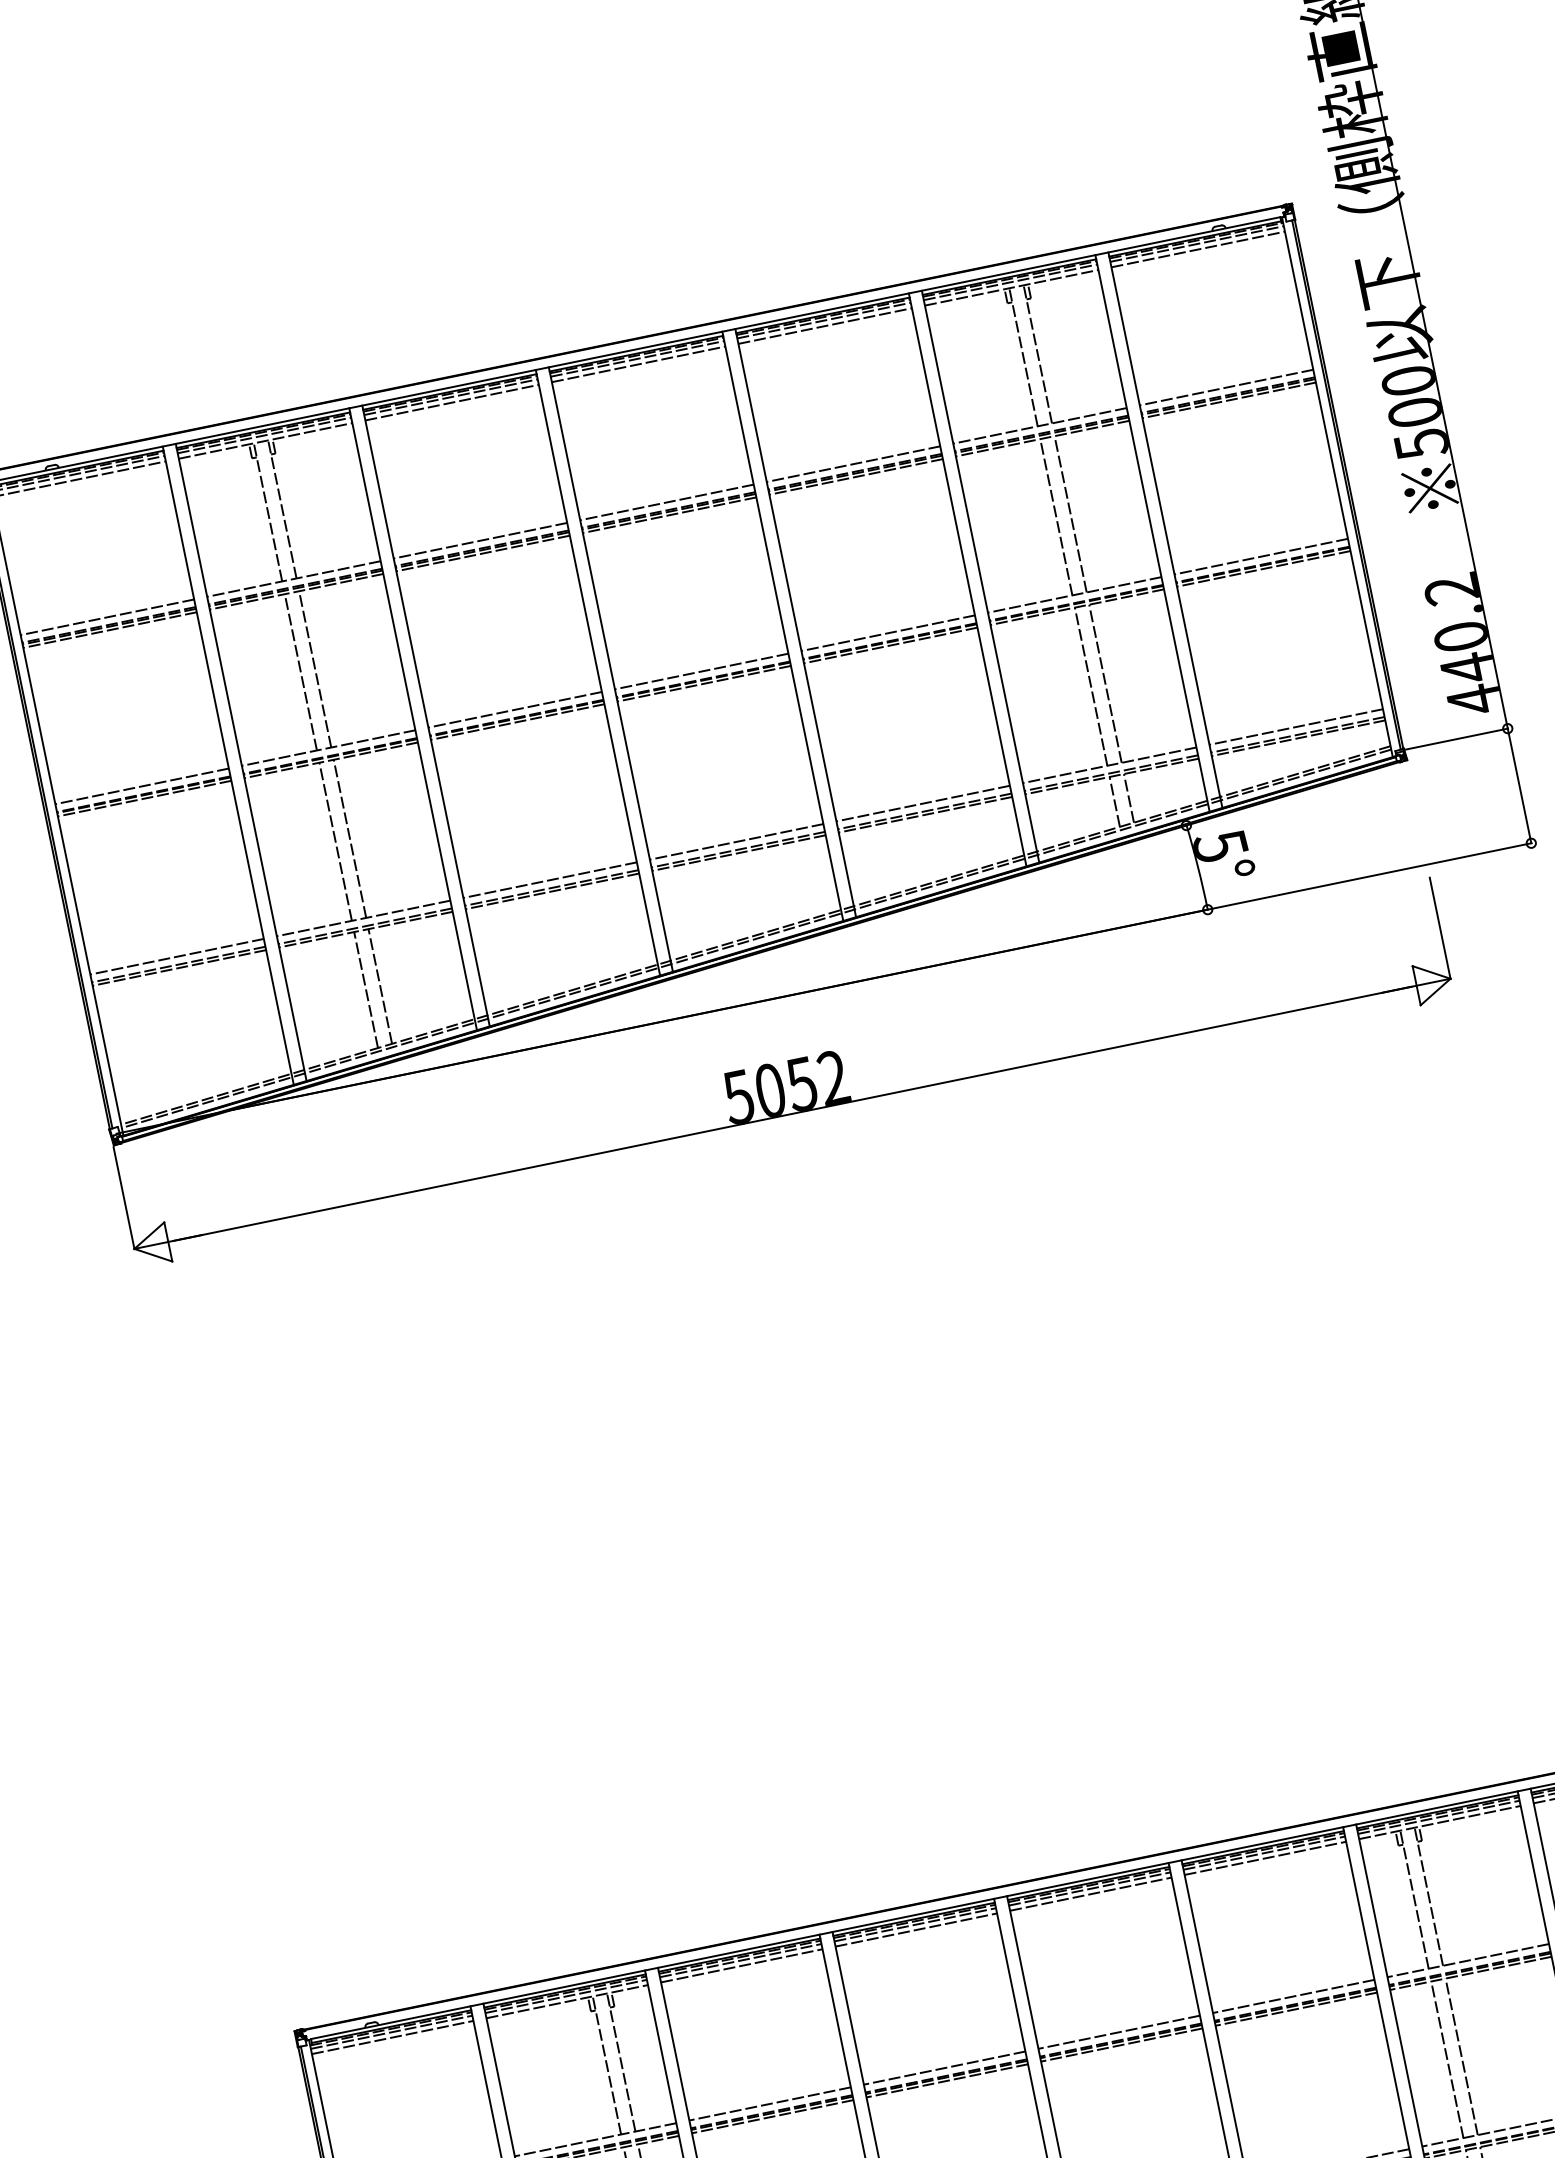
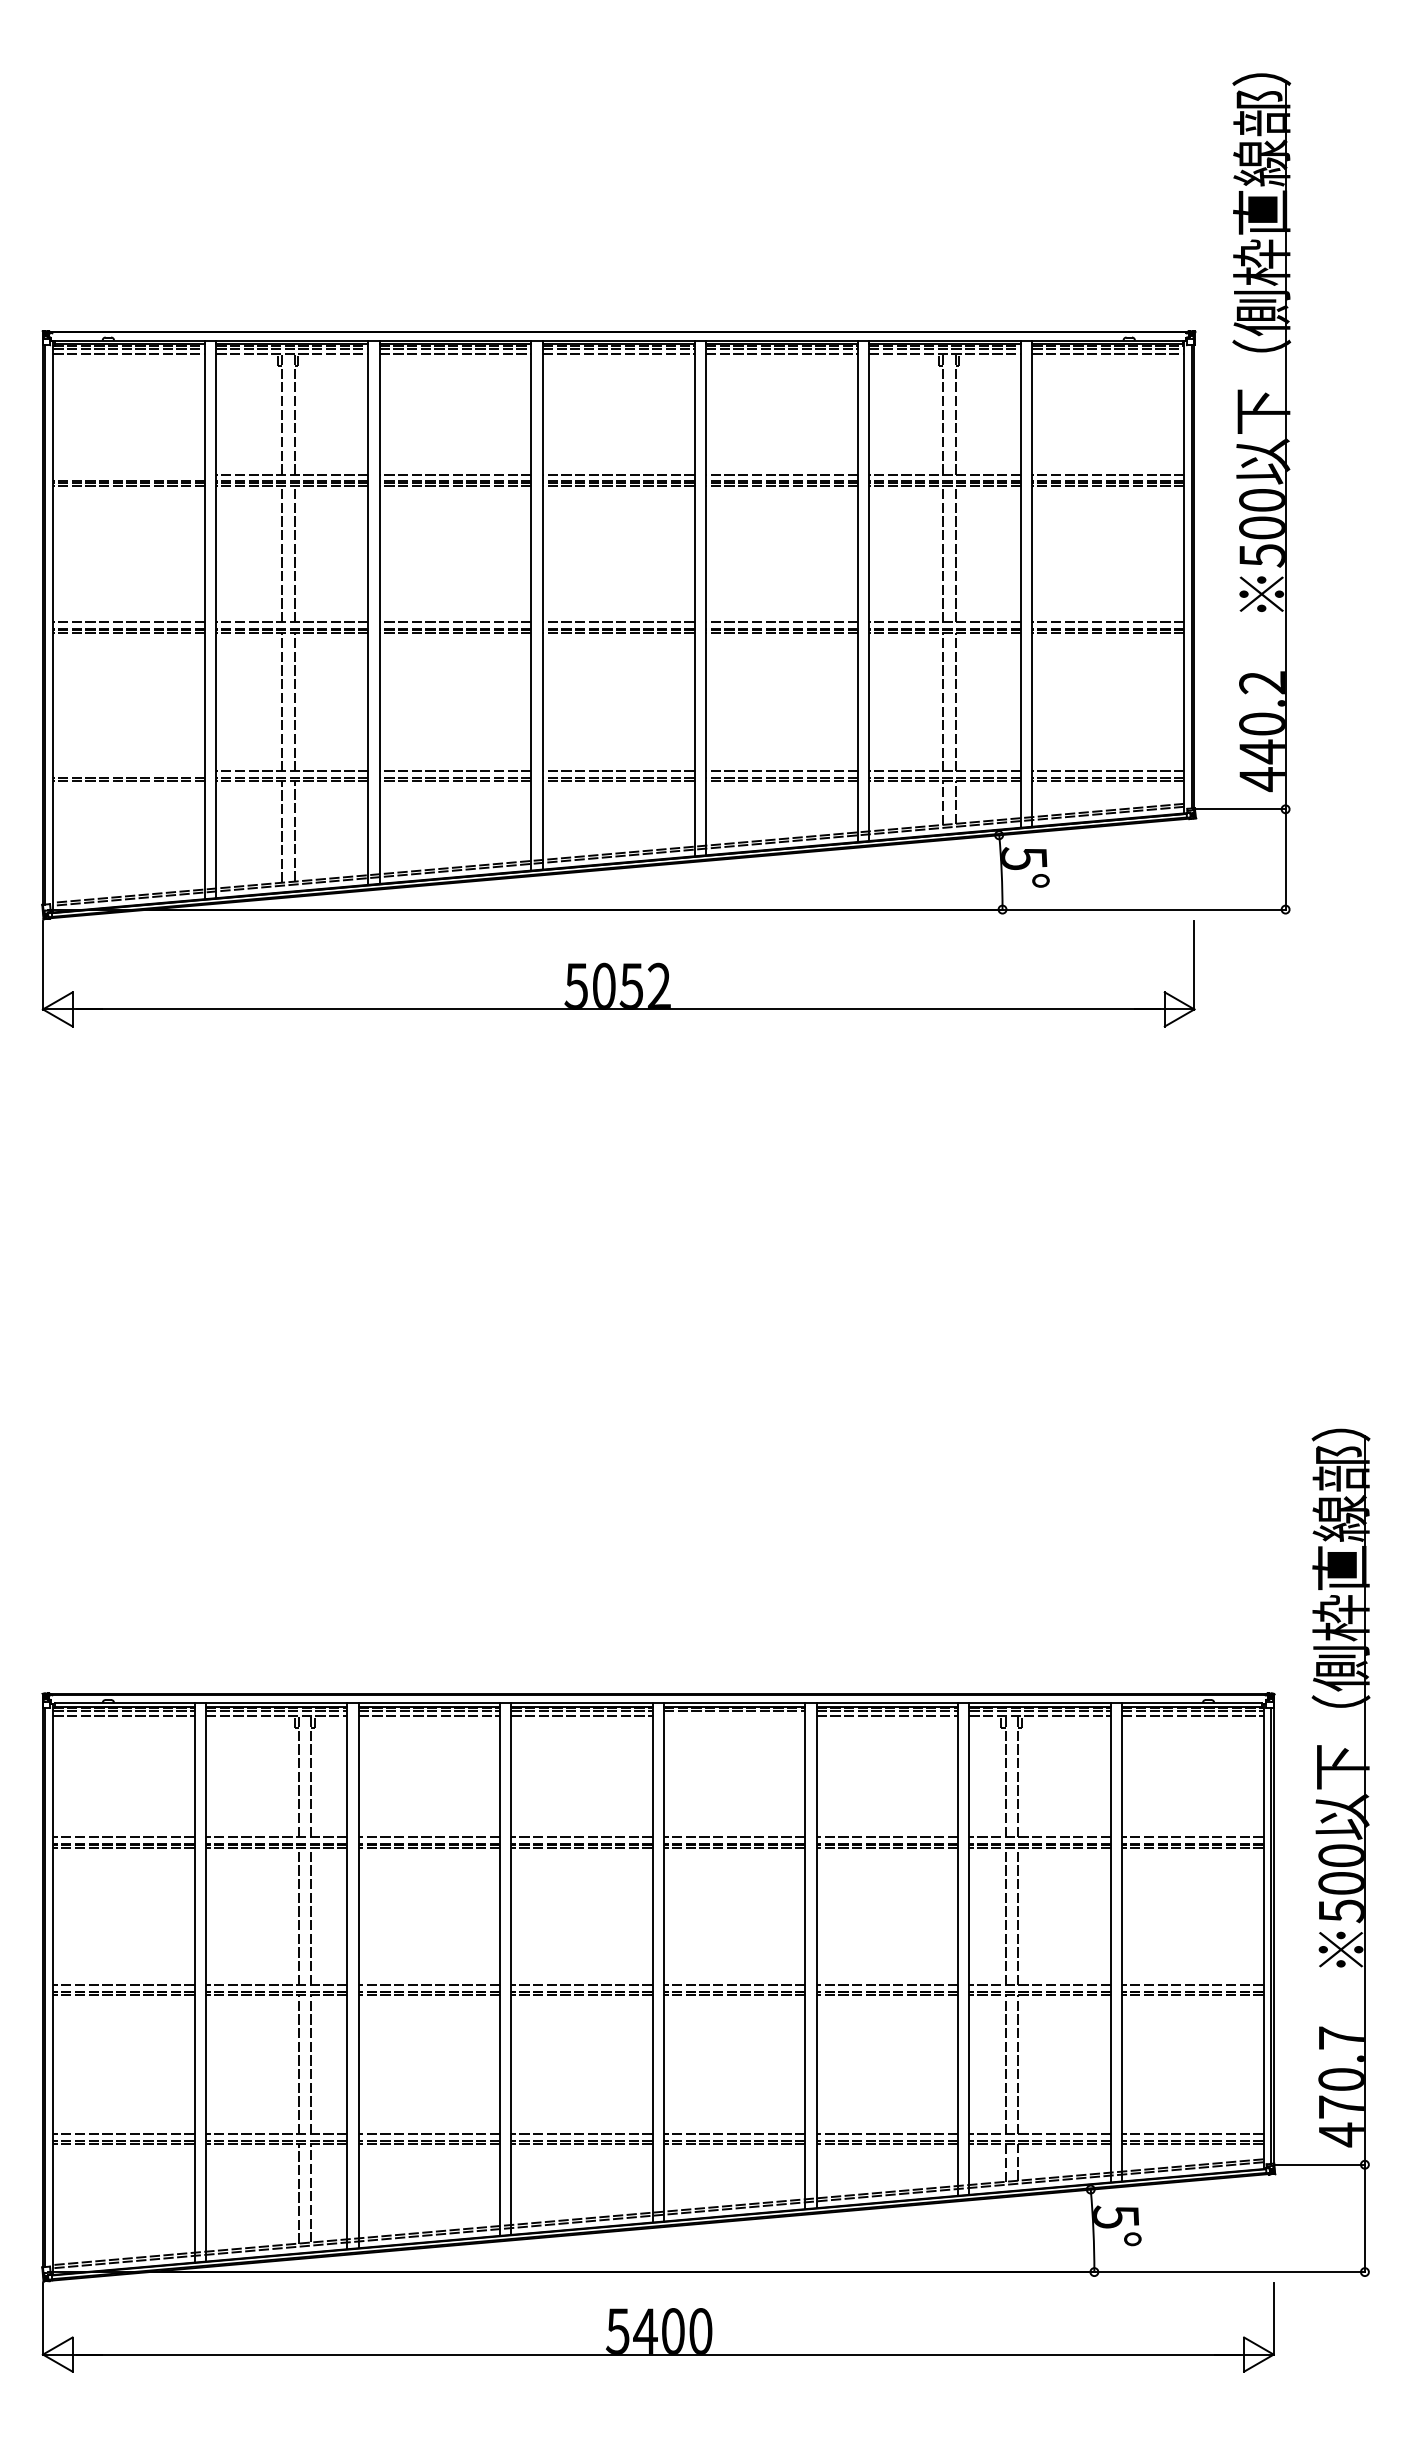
line: (107, 617) -> (129, 474), removed
line: (177, 956) -> (129, 771), removed
line: (1090, 1893) -> (734, 1715), removed

